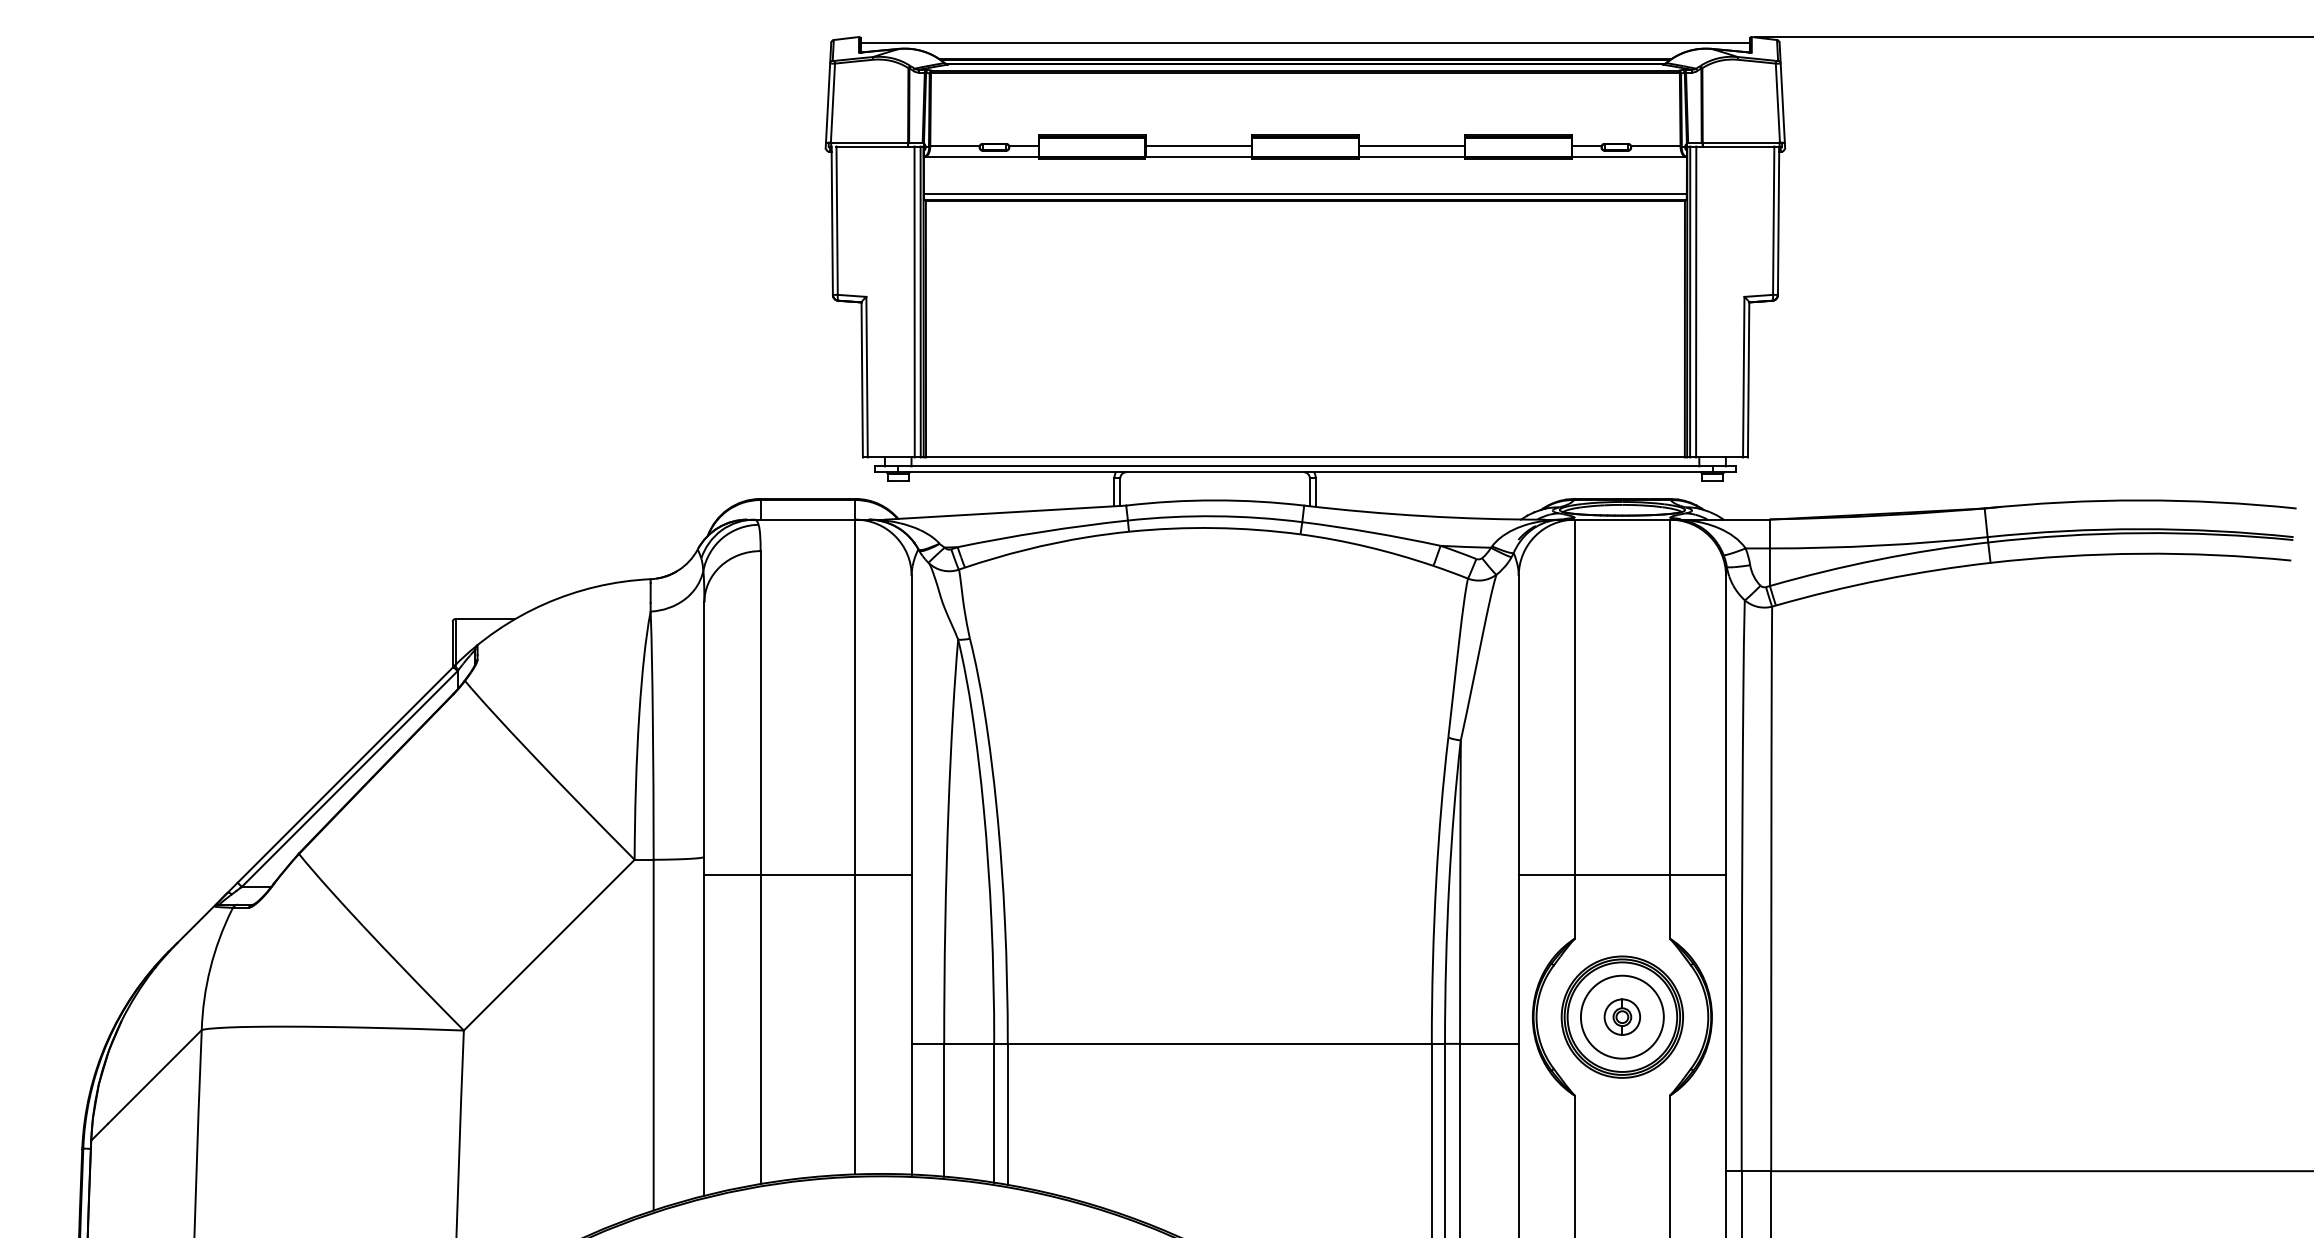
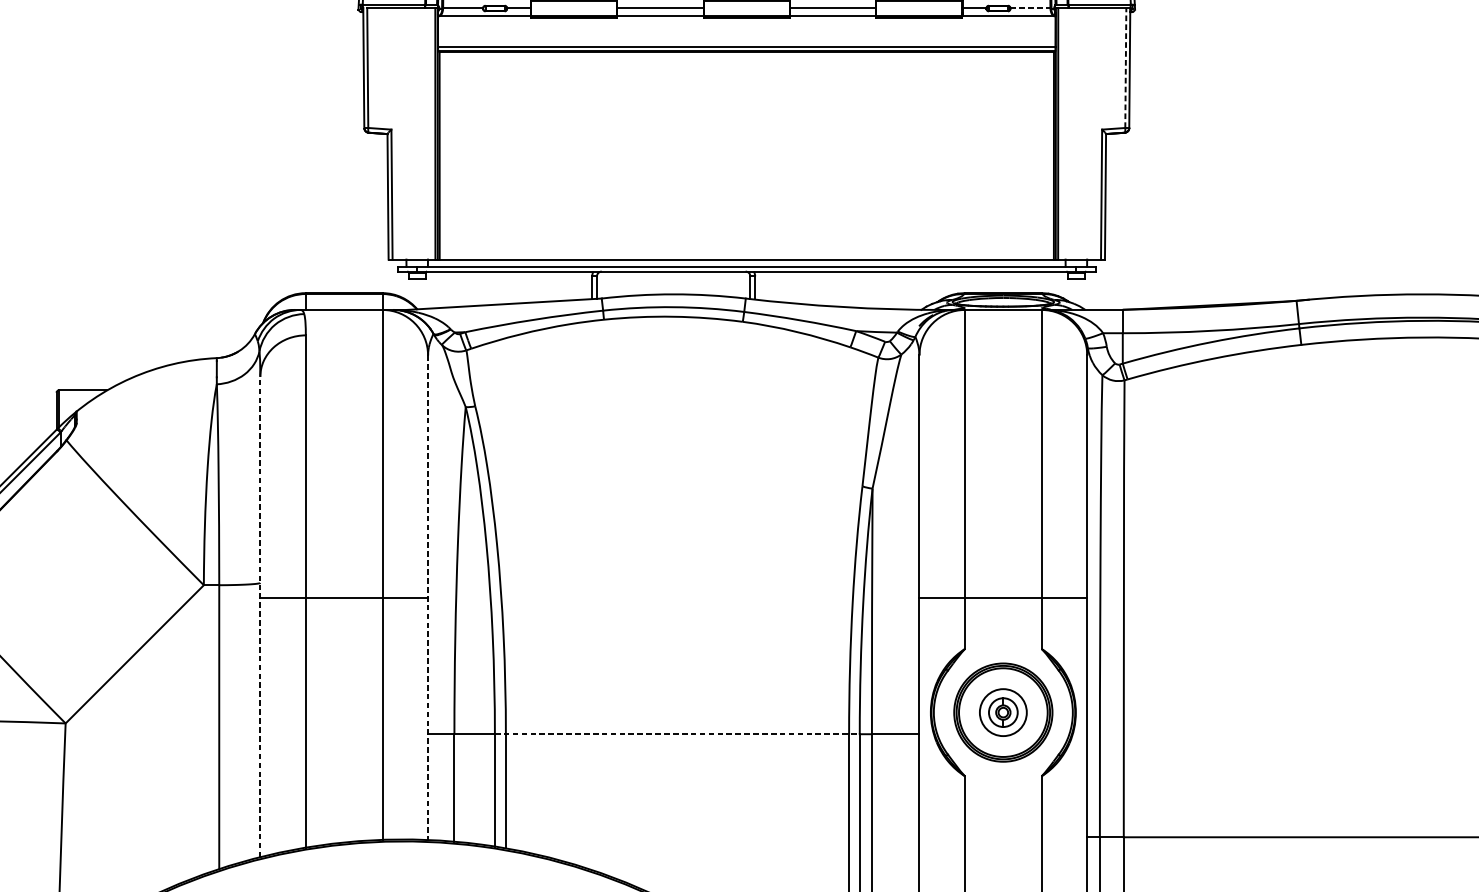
line: (1655, 146) -> (1030, 7), solid -> dashed
line: (1773, 220) -> (1125, 67), solid -> dashed
line: (914, 301) -> (430, 133), removed
line: (1696, 301) -> (1063, 133), removed
line: (911, 875) -> (427, 597), solid -> dashed
line: (704, 899) -> (260, 617), solid -> dashed
circle: (1621, 1016) -> (1002, 712), size x0.7
line: (1220, 1043) -> (678, 733), solid -> dashed

